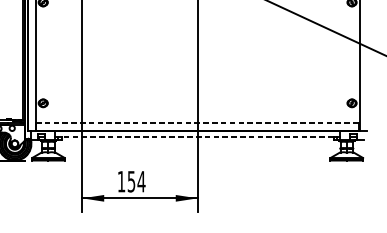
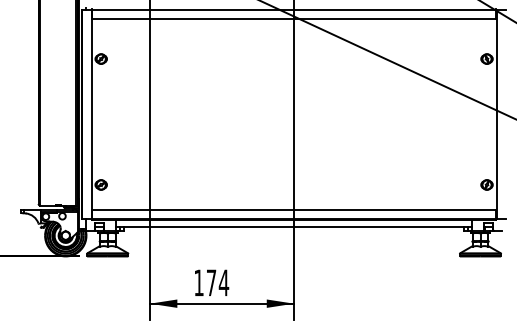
line: (197, 123) -> (294, 210), dashed -> solid
line: (197, 137) -> (294, 227), dashed -> solid
text: (131, 181) -> (211, 282), 154 -> 174

